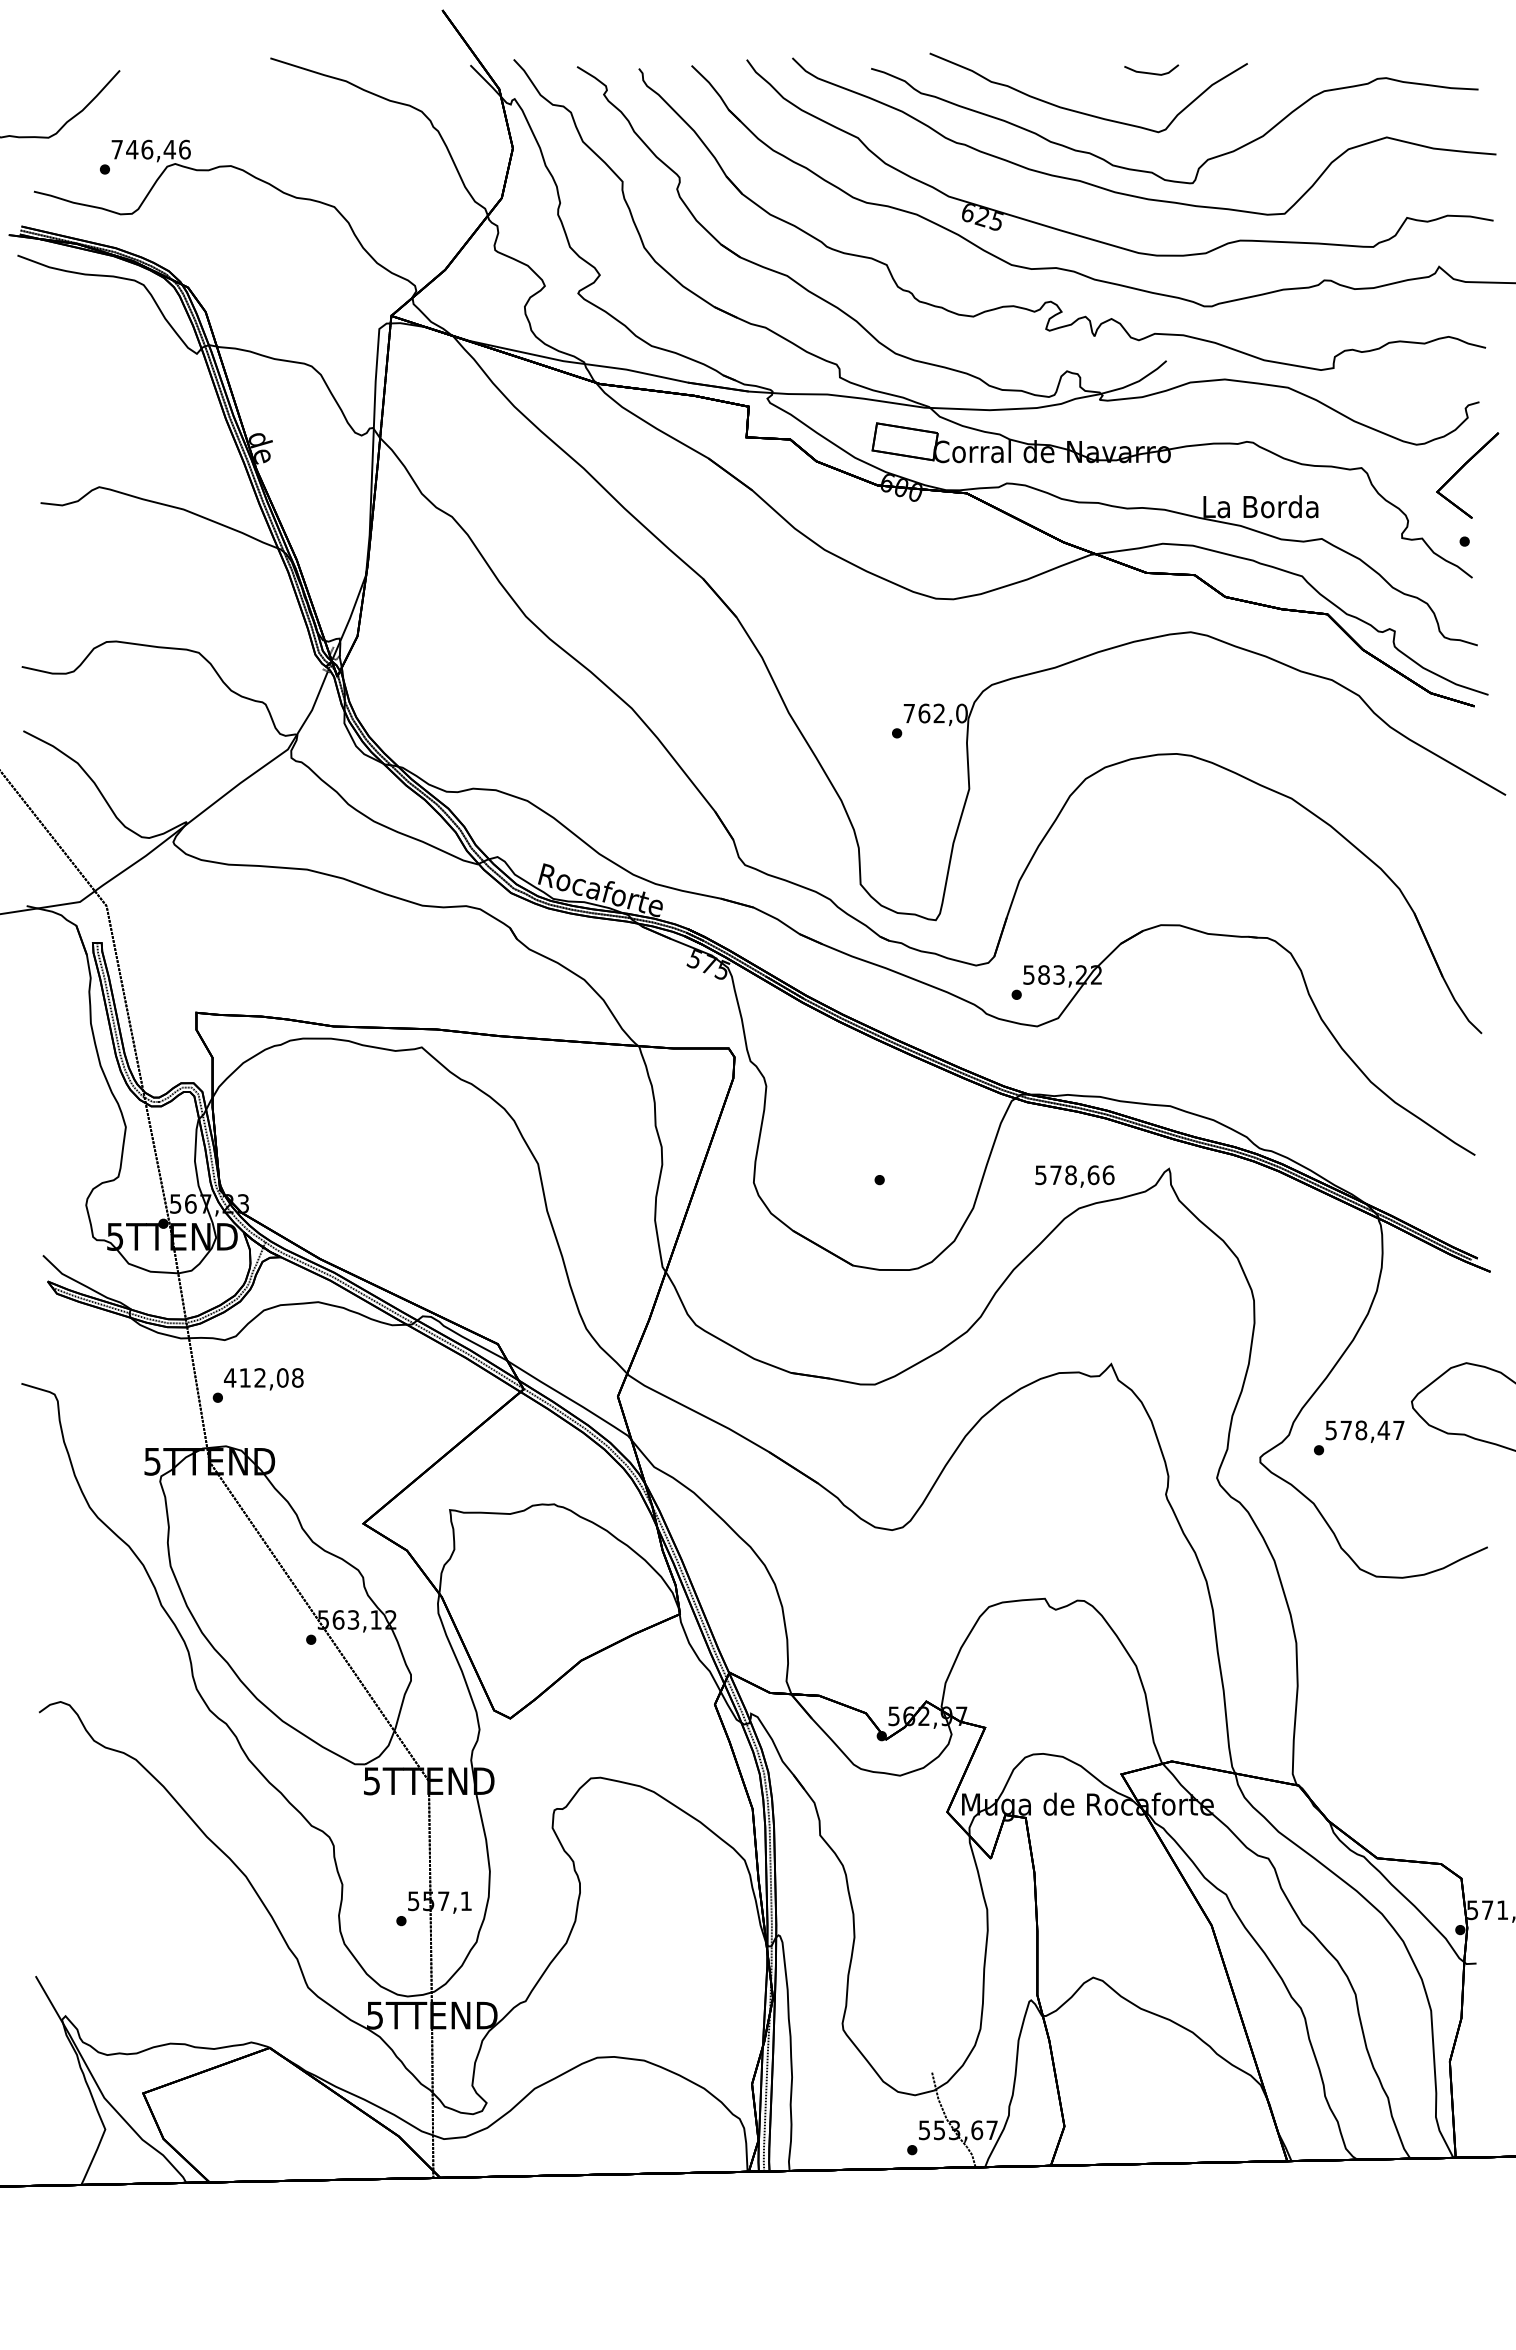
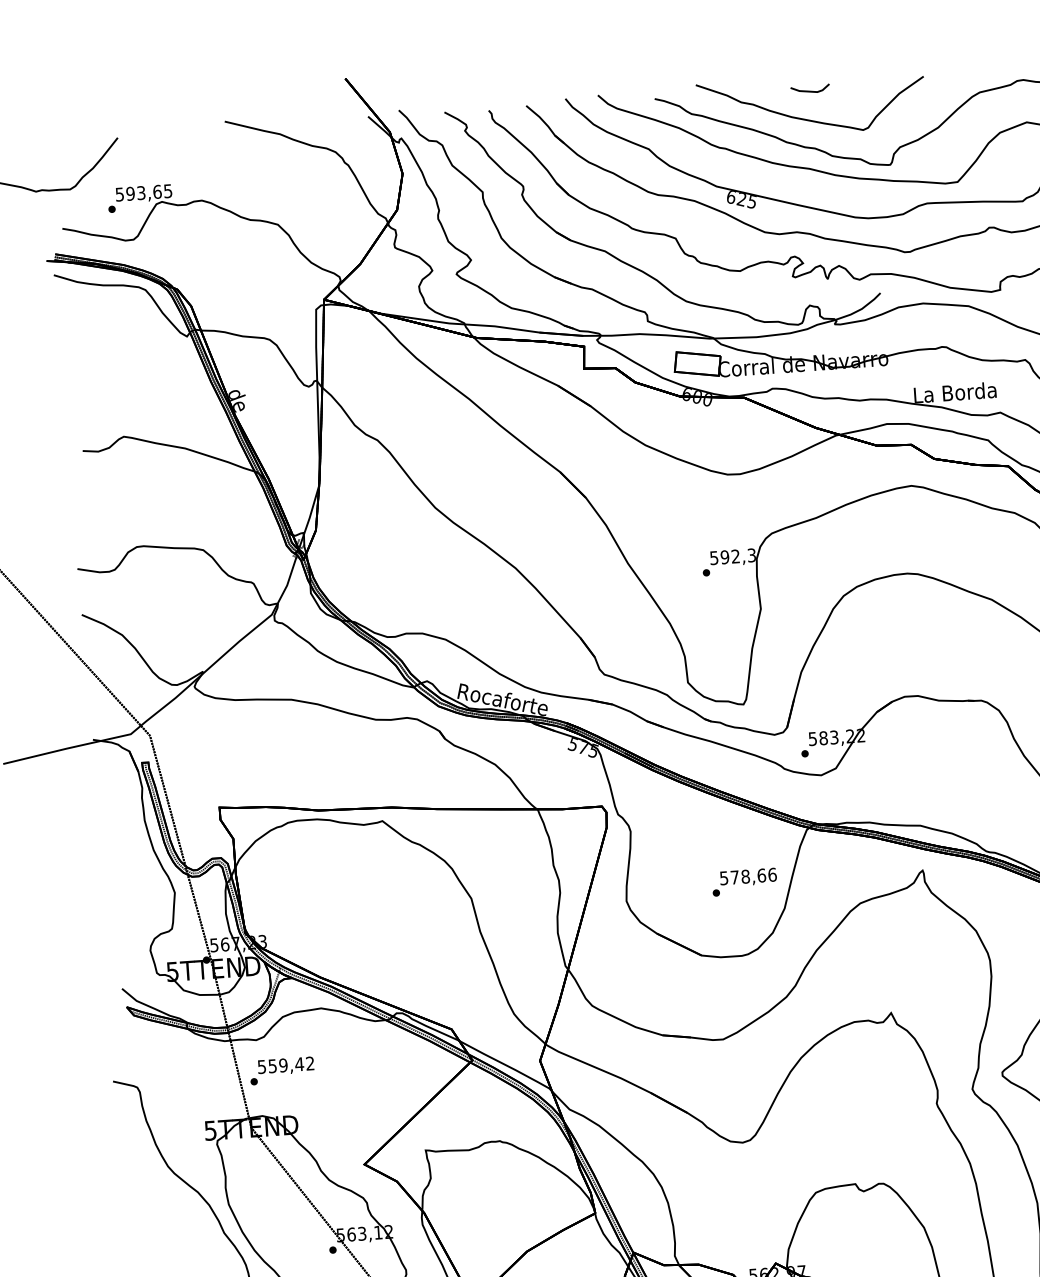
part: (1151, 69) -> (810, 88), moved
text: (150, 149) -> (143, 192), 746,46 -> 593,65
text: (935, 713) -> (732, 556), 762,0 -> 592,3
text: (1074, 1176) -> (748, 877), moved
text: (263, 1377) -> (285, 1064), 412,08 -> 559,42

